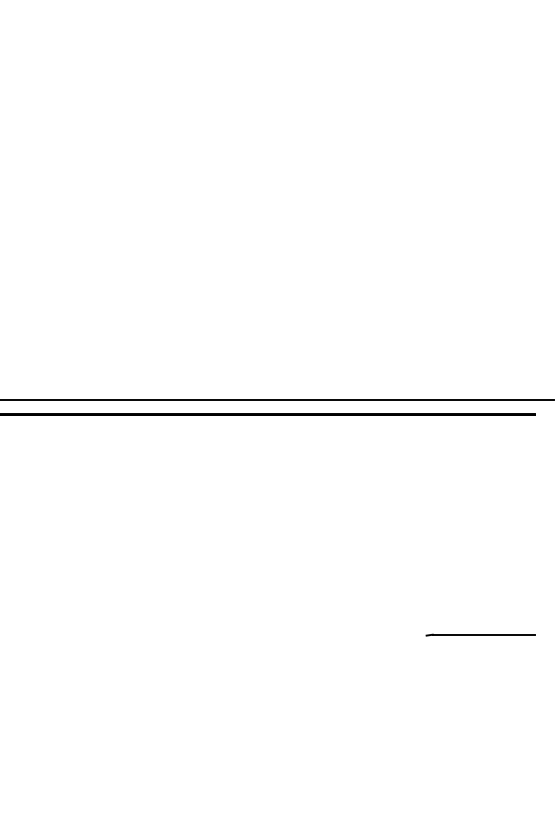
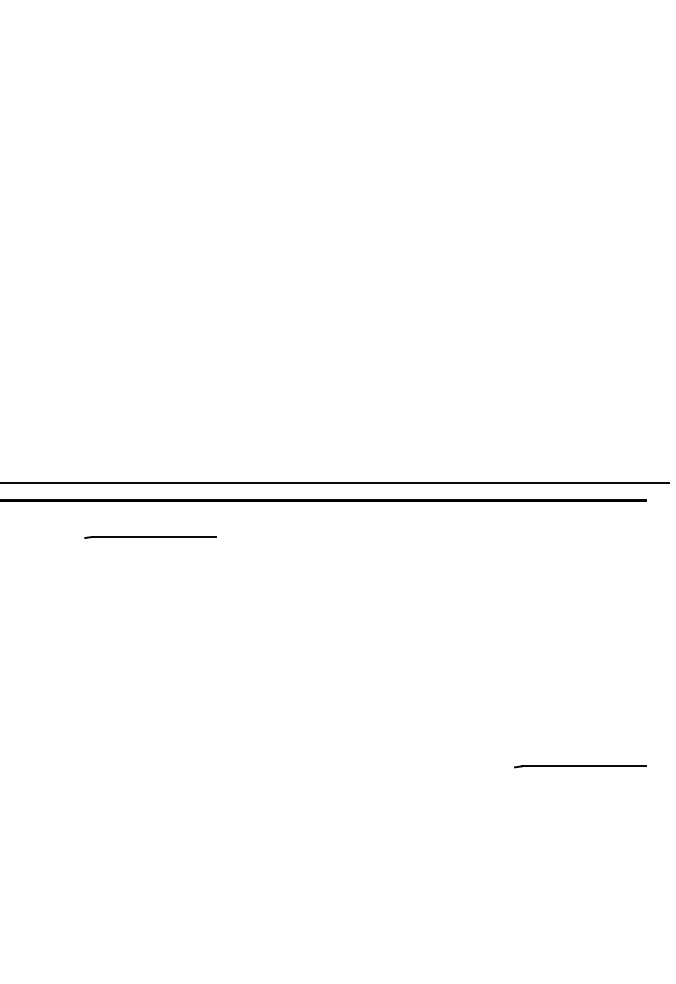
part: (124, 444) -> (150, 536), added

